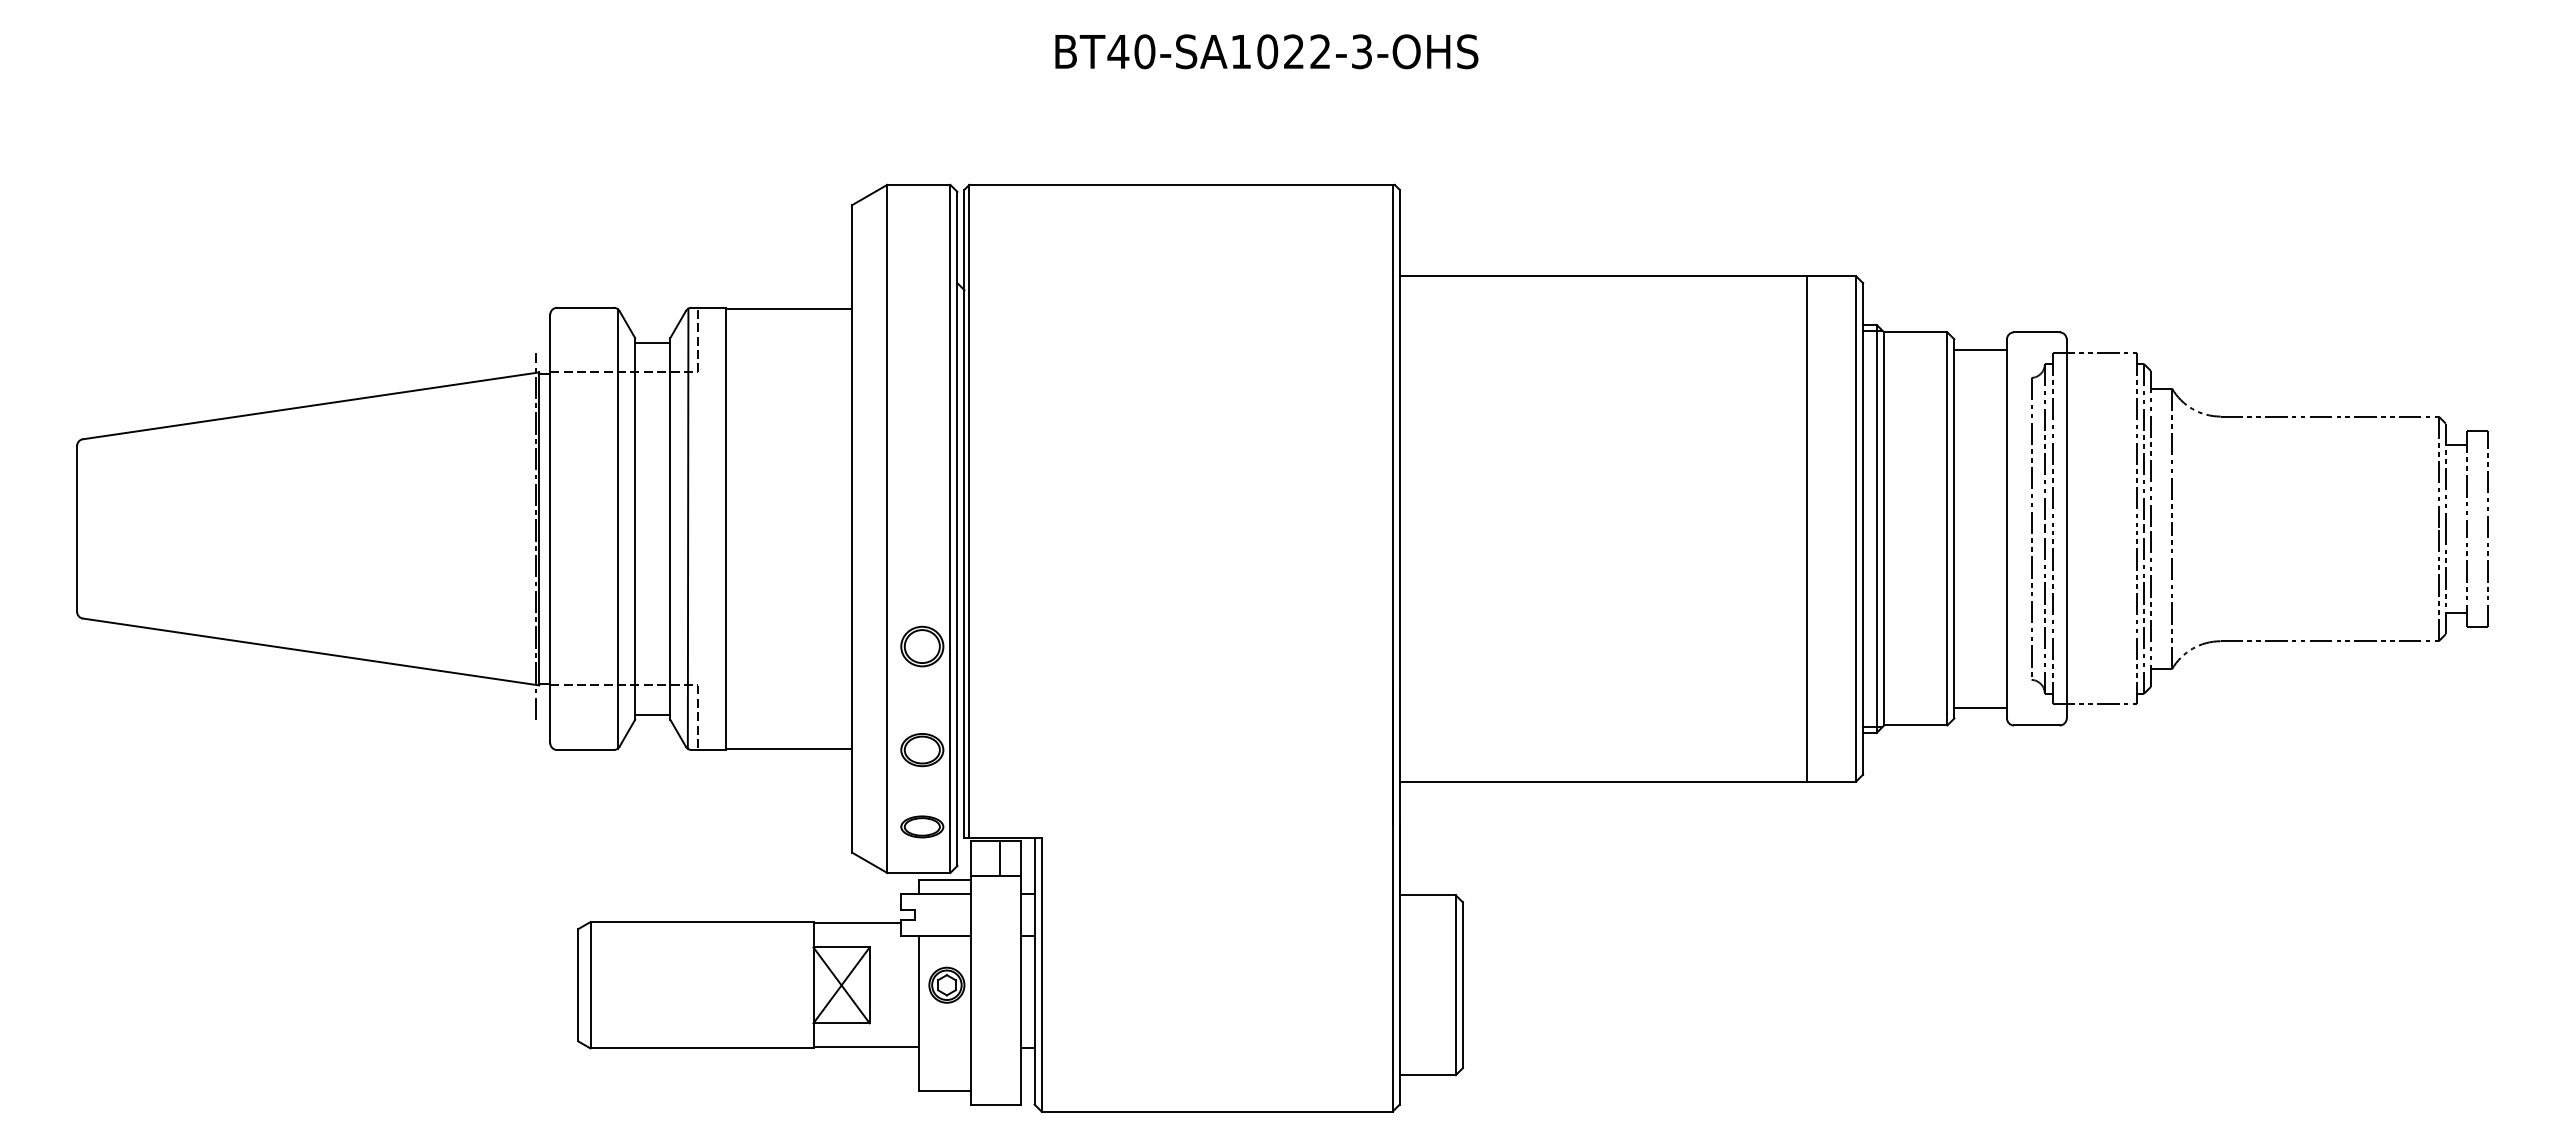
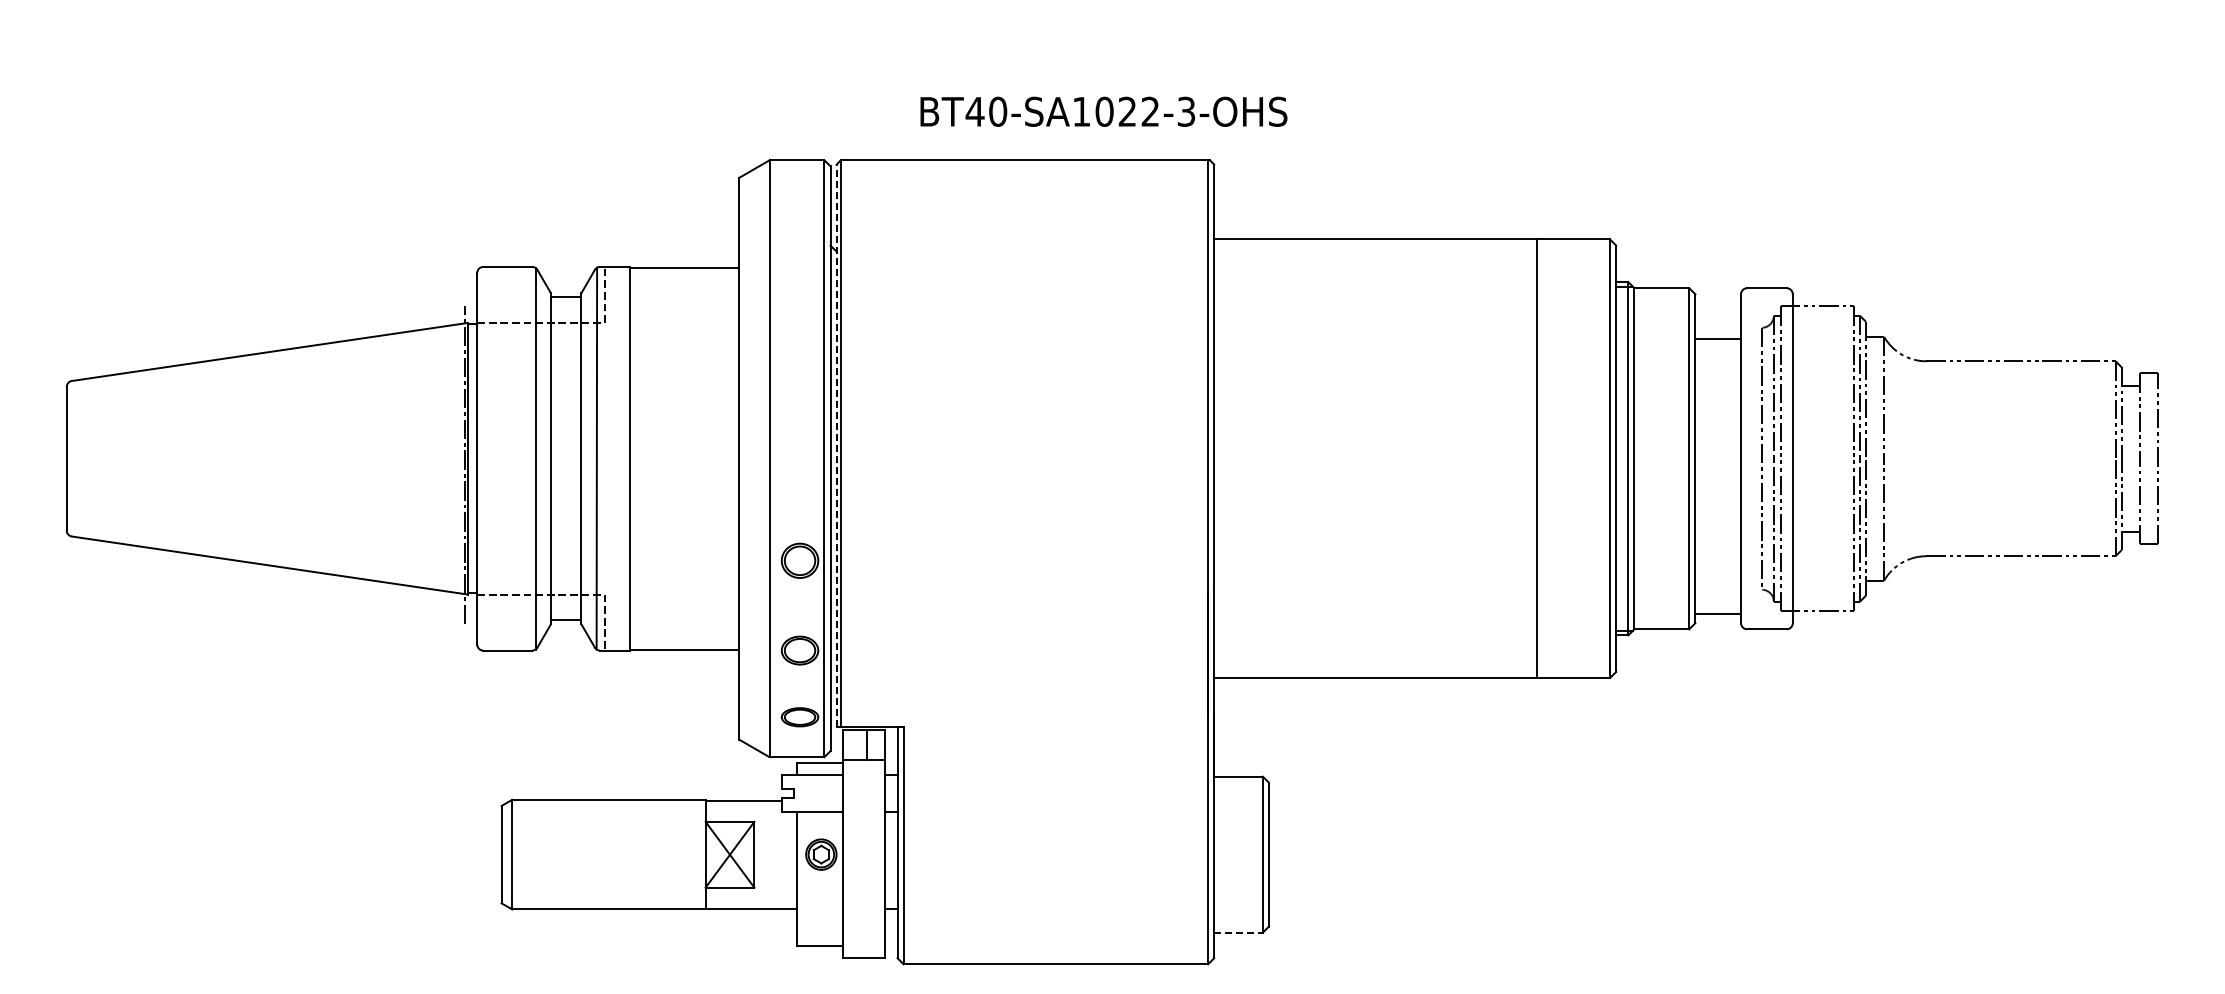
text: (1266, 51) -> (1103, 111), moved
line: (1981, 349) -> (1718, 339), moved
line: (964, 513) -> (836, 445), solid -> dashed
line: (1806, 528) -> (1537, 458), moved
line: (1428, 1075) -> (1239, 932), solid -> dashed

